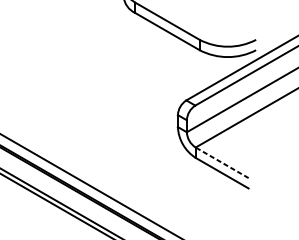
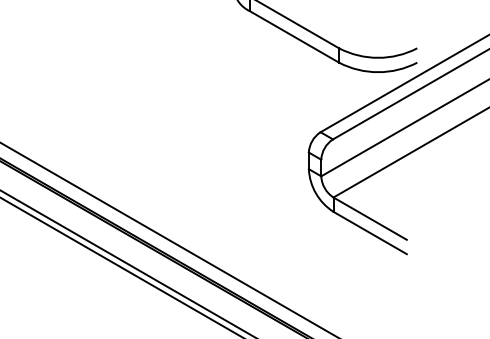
line: (221, 162) -> (369, 218), dashed -> solid

